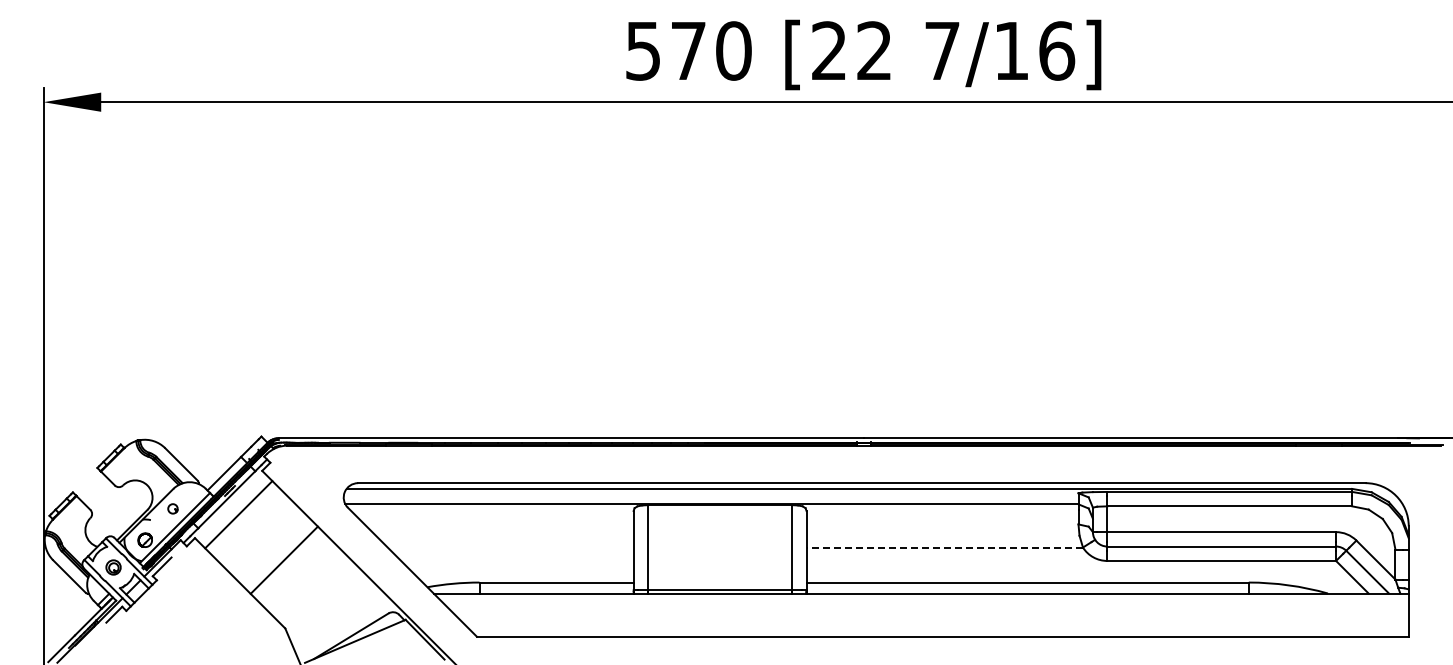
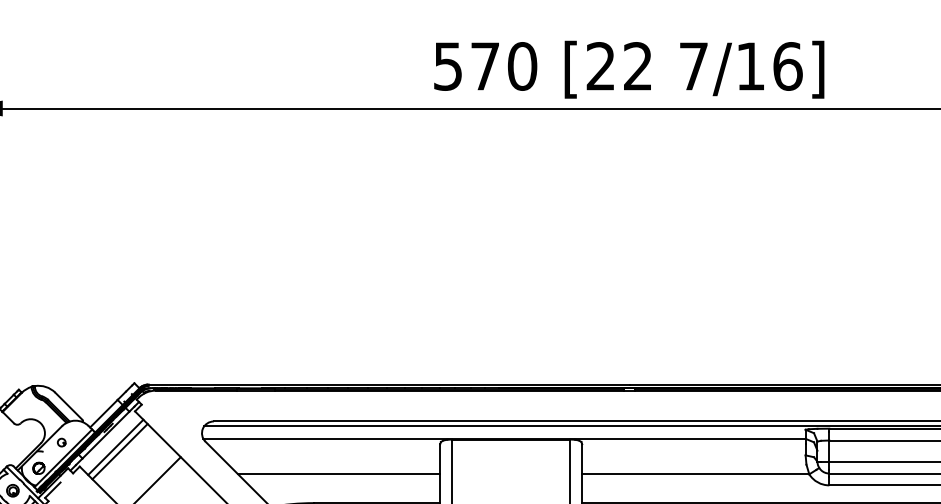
line: (243, 519) -> (119, 451), added
line: (510, 547) -> (339, 474), added
line: (944, 547) -> (695, 474), dashed -> solid

